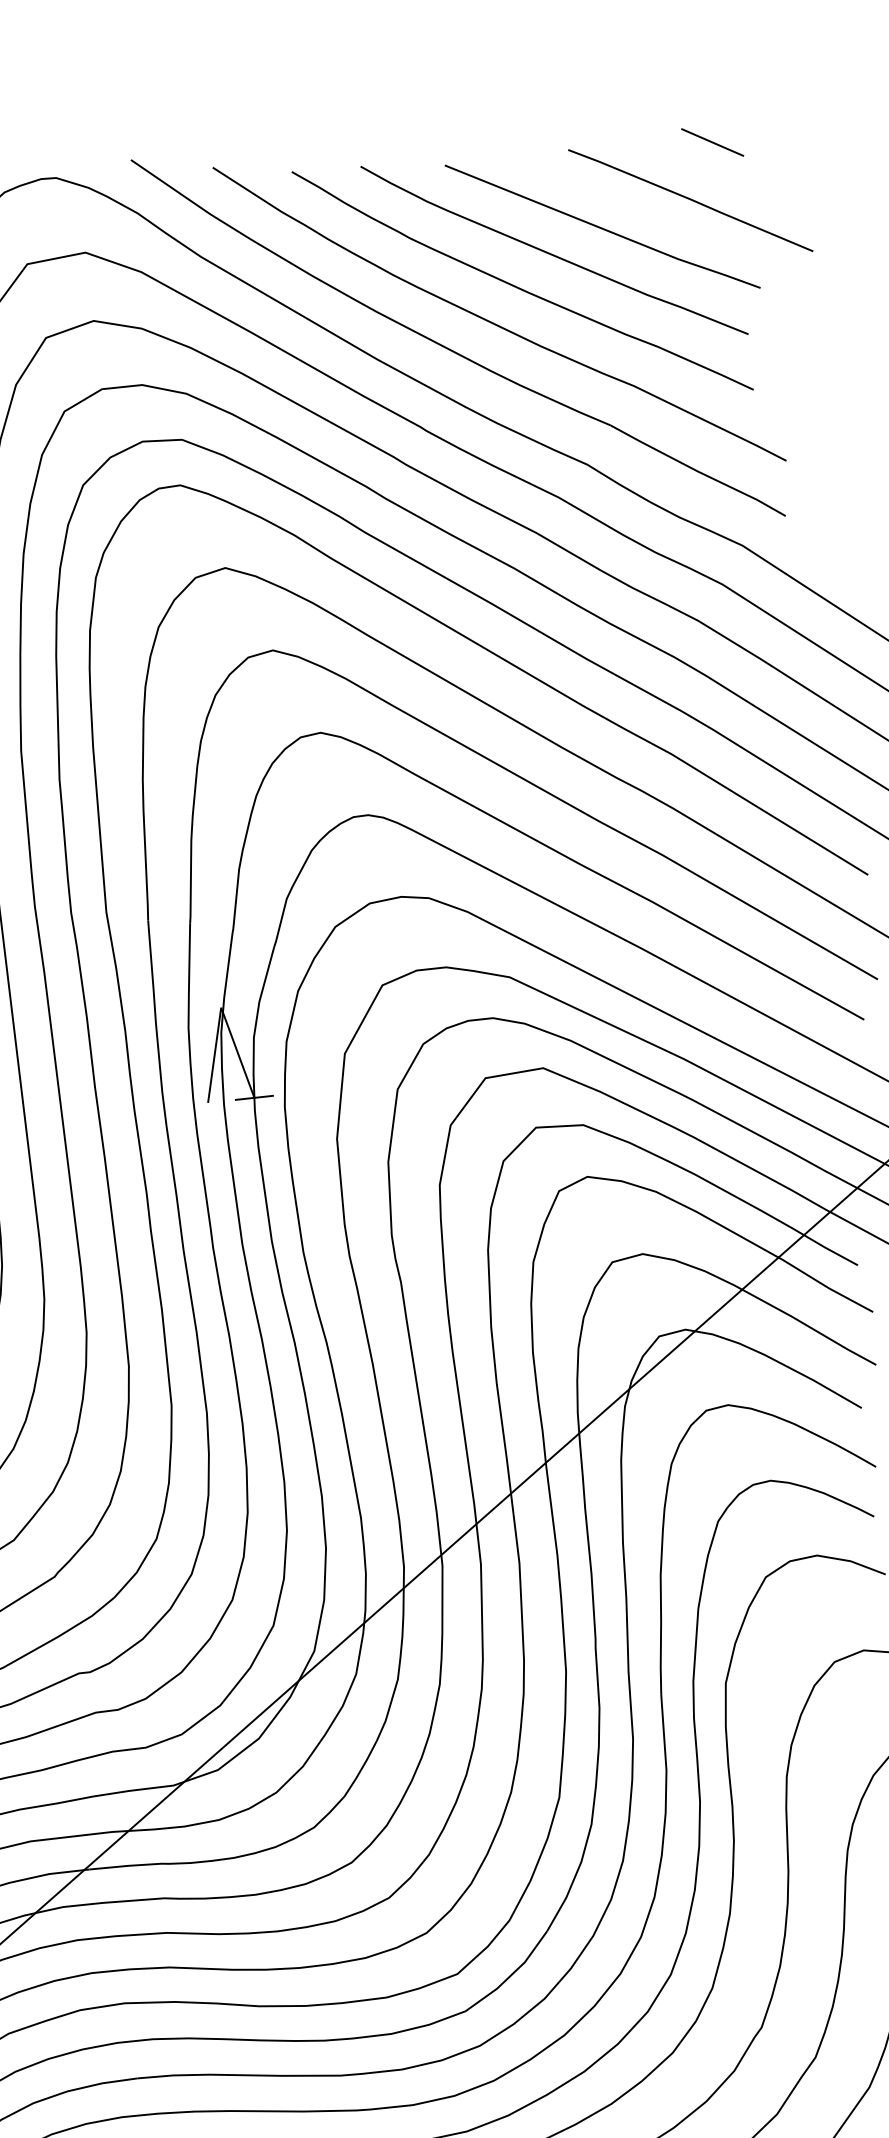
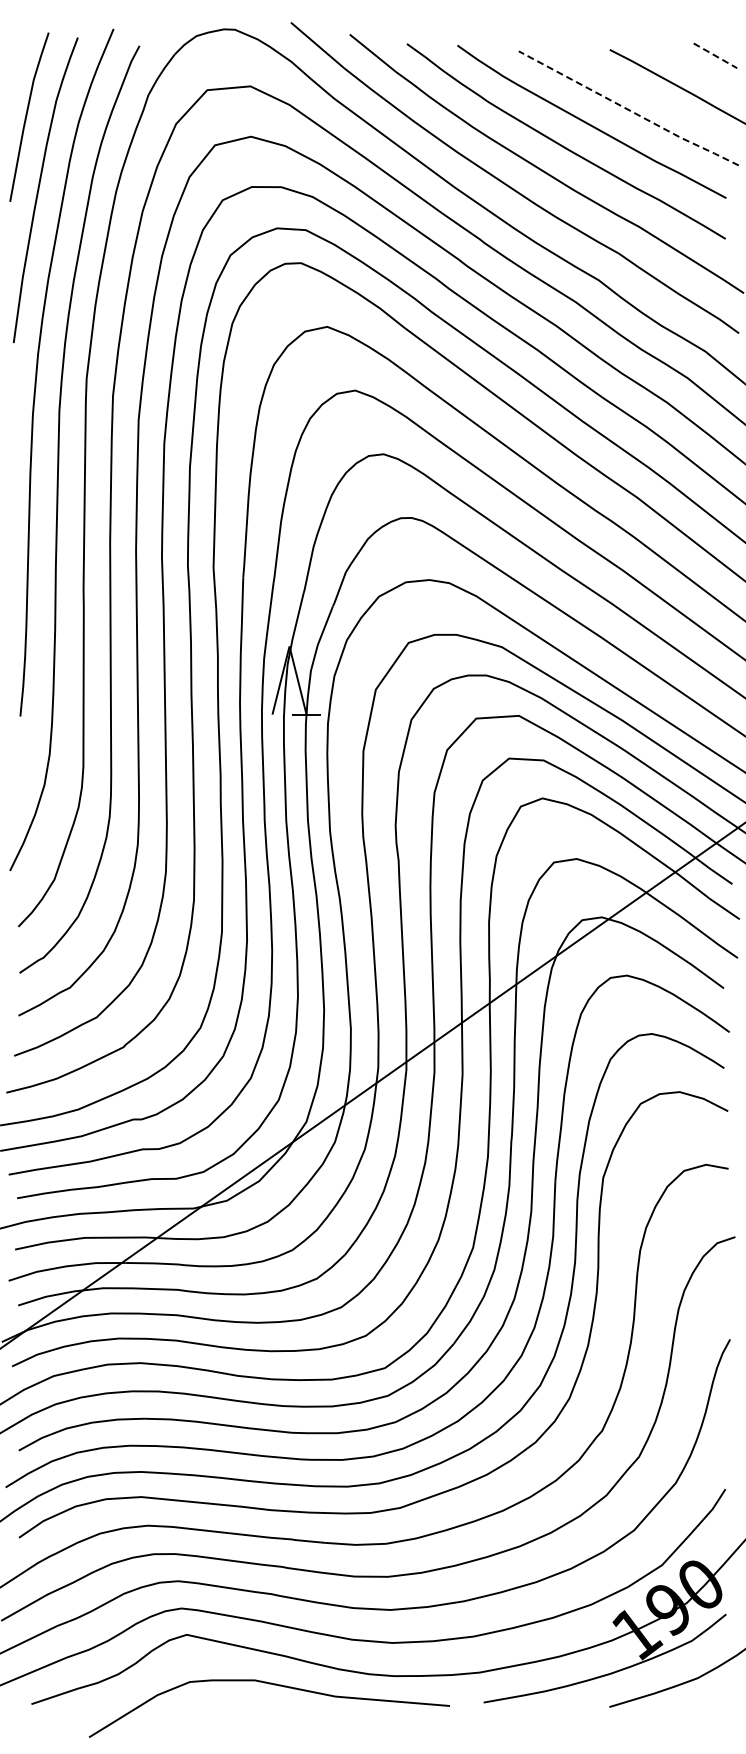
line: (712, 143) -> (715, 56), solid -> dashed
line: (603, 229) -> (629, 110), solid -> dashed

